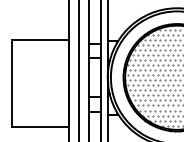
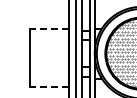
line: (40, 40) -> (49, 28), solid -> dashed
line: (40, 127) -> (49, 87), solid -> dashed

